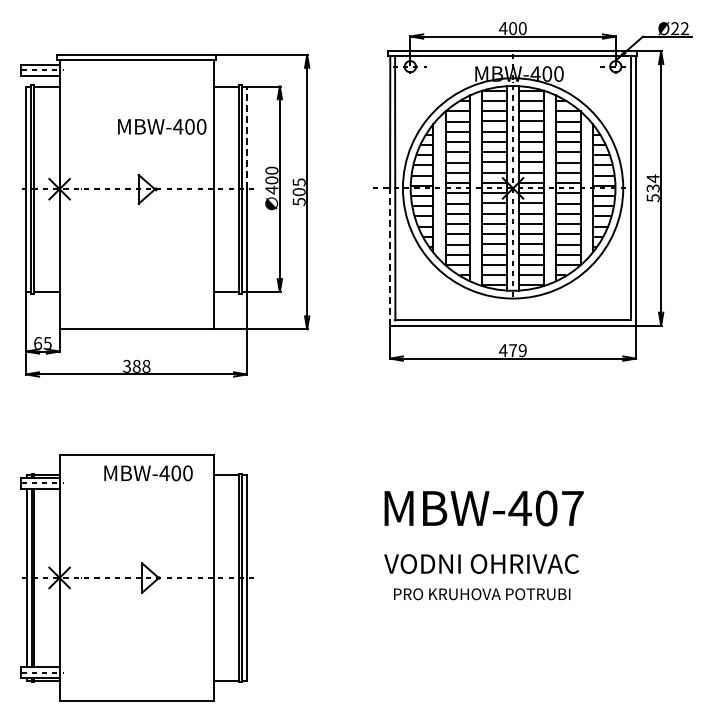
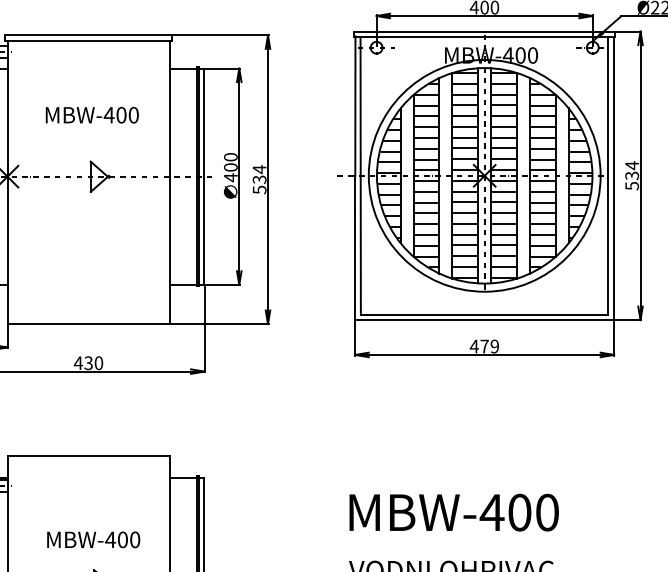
text: (162, 126) -> (92, 114), moved
line: (246, 137) -> (204, 122), dashed -> solid
text: (298, 187) -> (258, 174), 505 -> 534
line: (390, 256) -> (355, 247), dashed -> solid
text: (136, 365) -> (88, 362), 388 -> 430
text: (148, 473) -> (93, 540), moved
text: (572, 508) -> (547, 512), MBW-407 -> MBW-400

